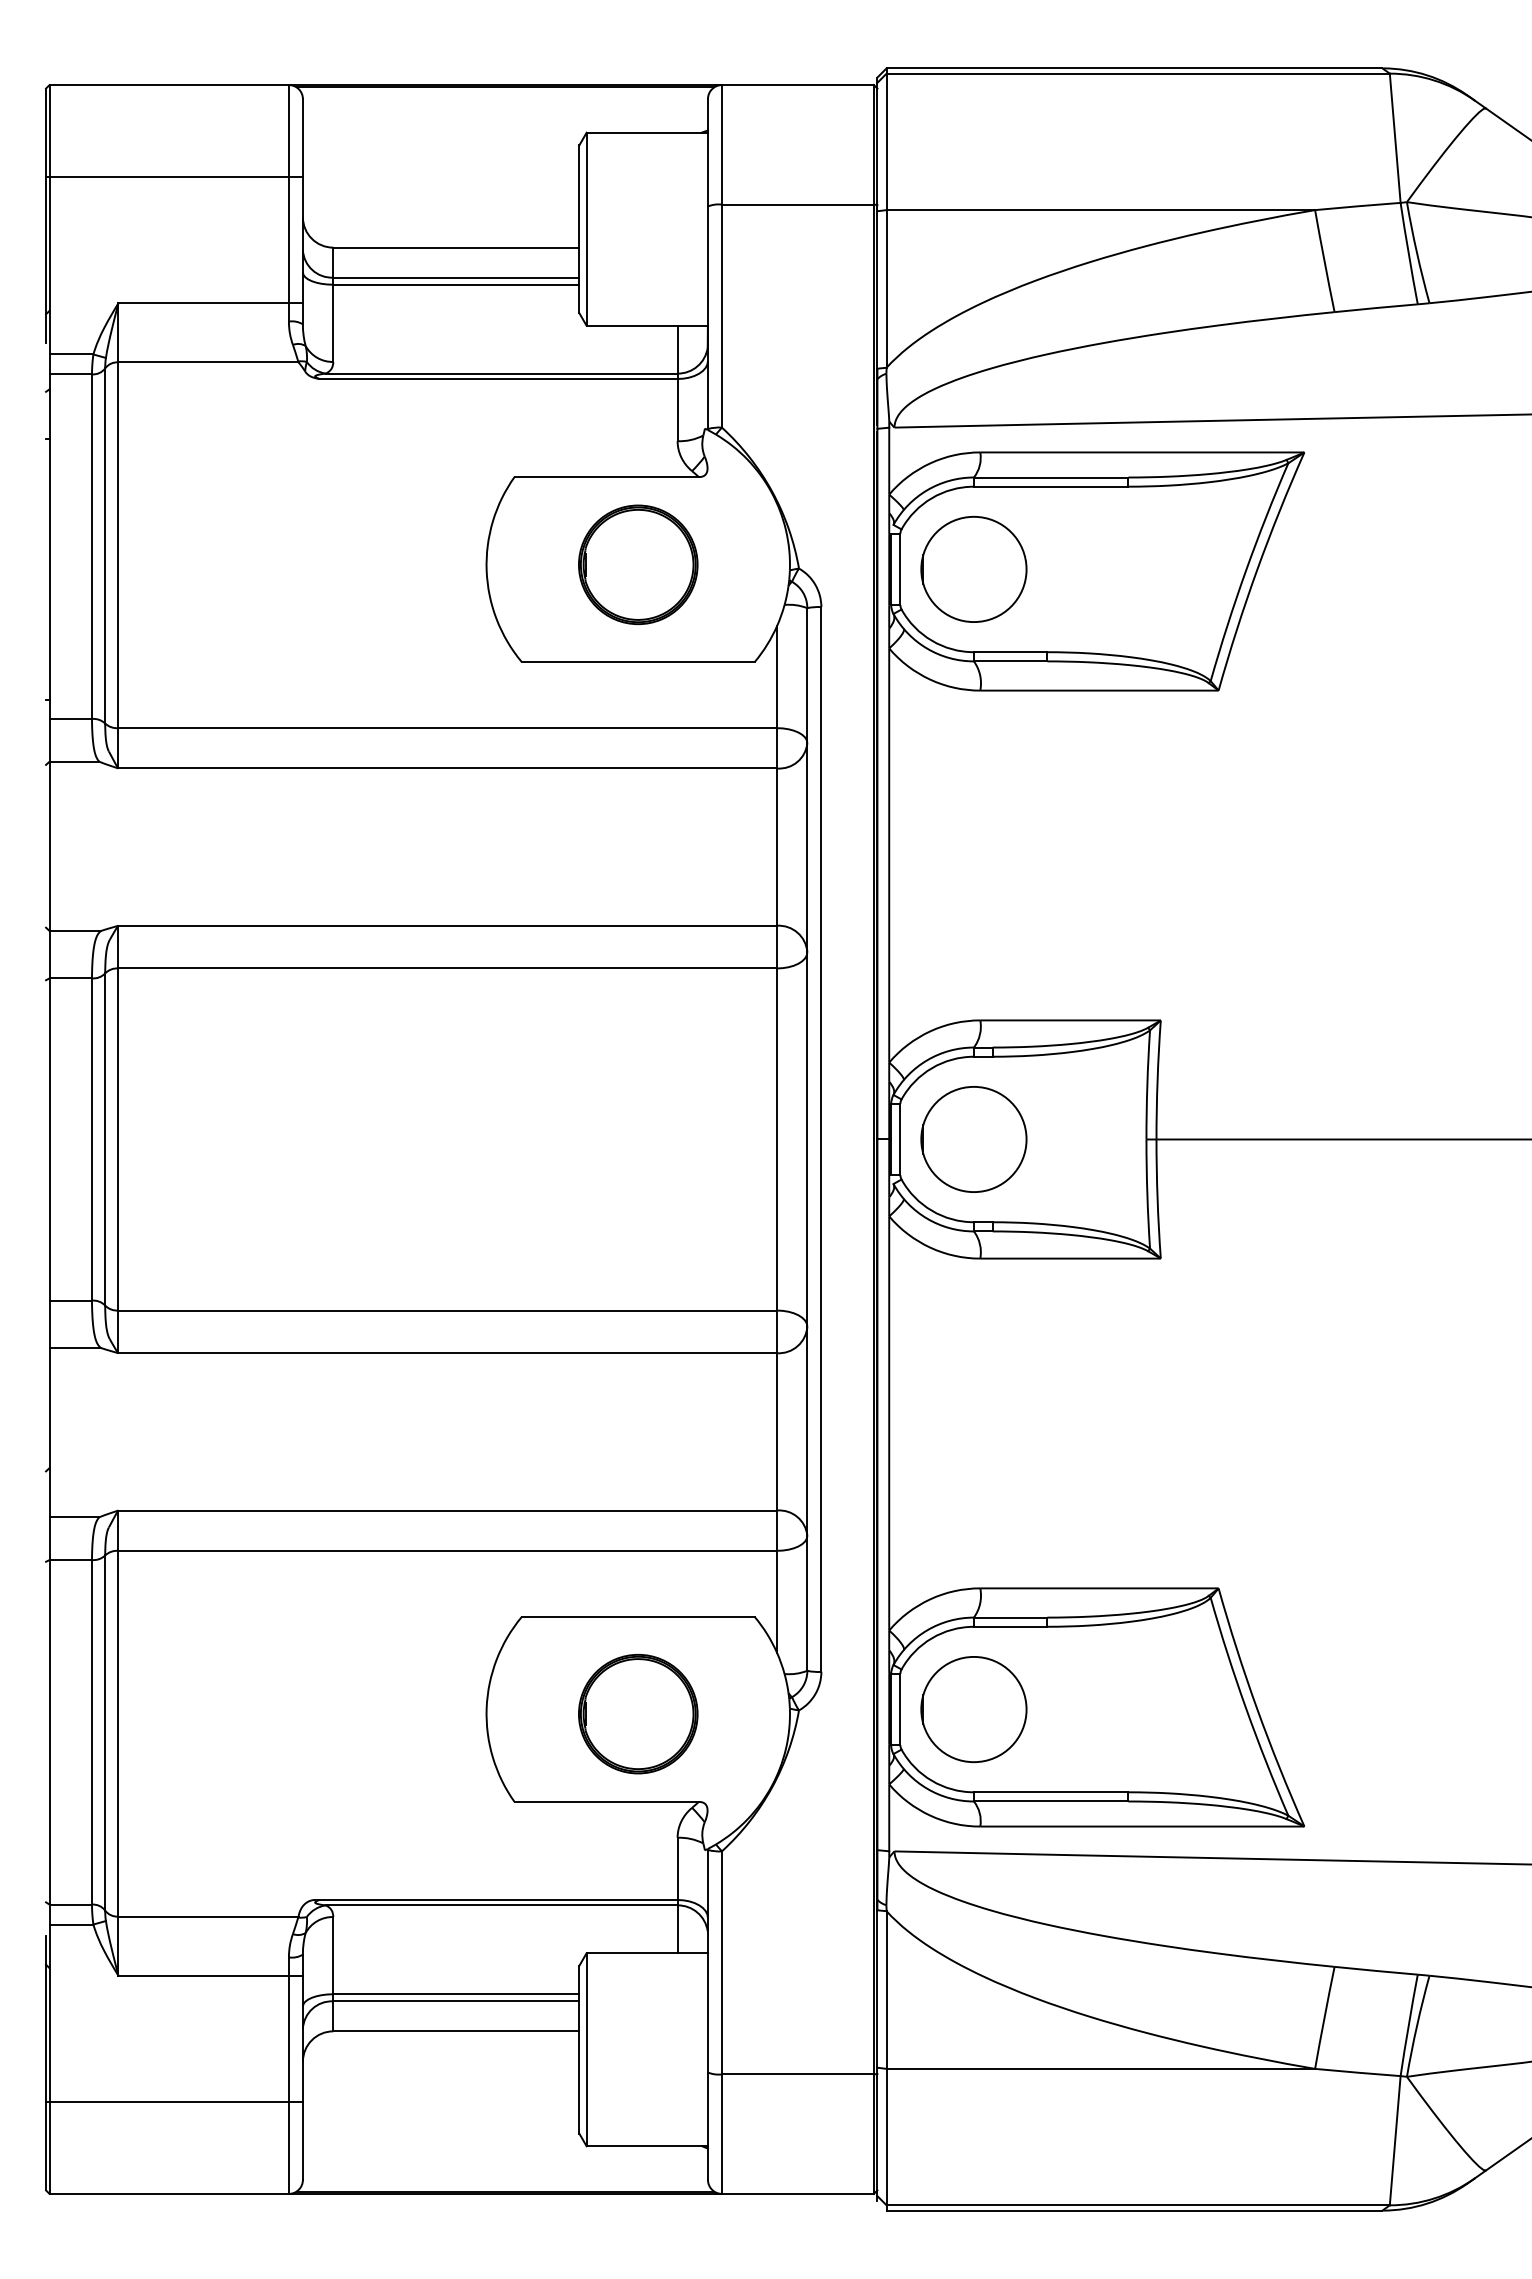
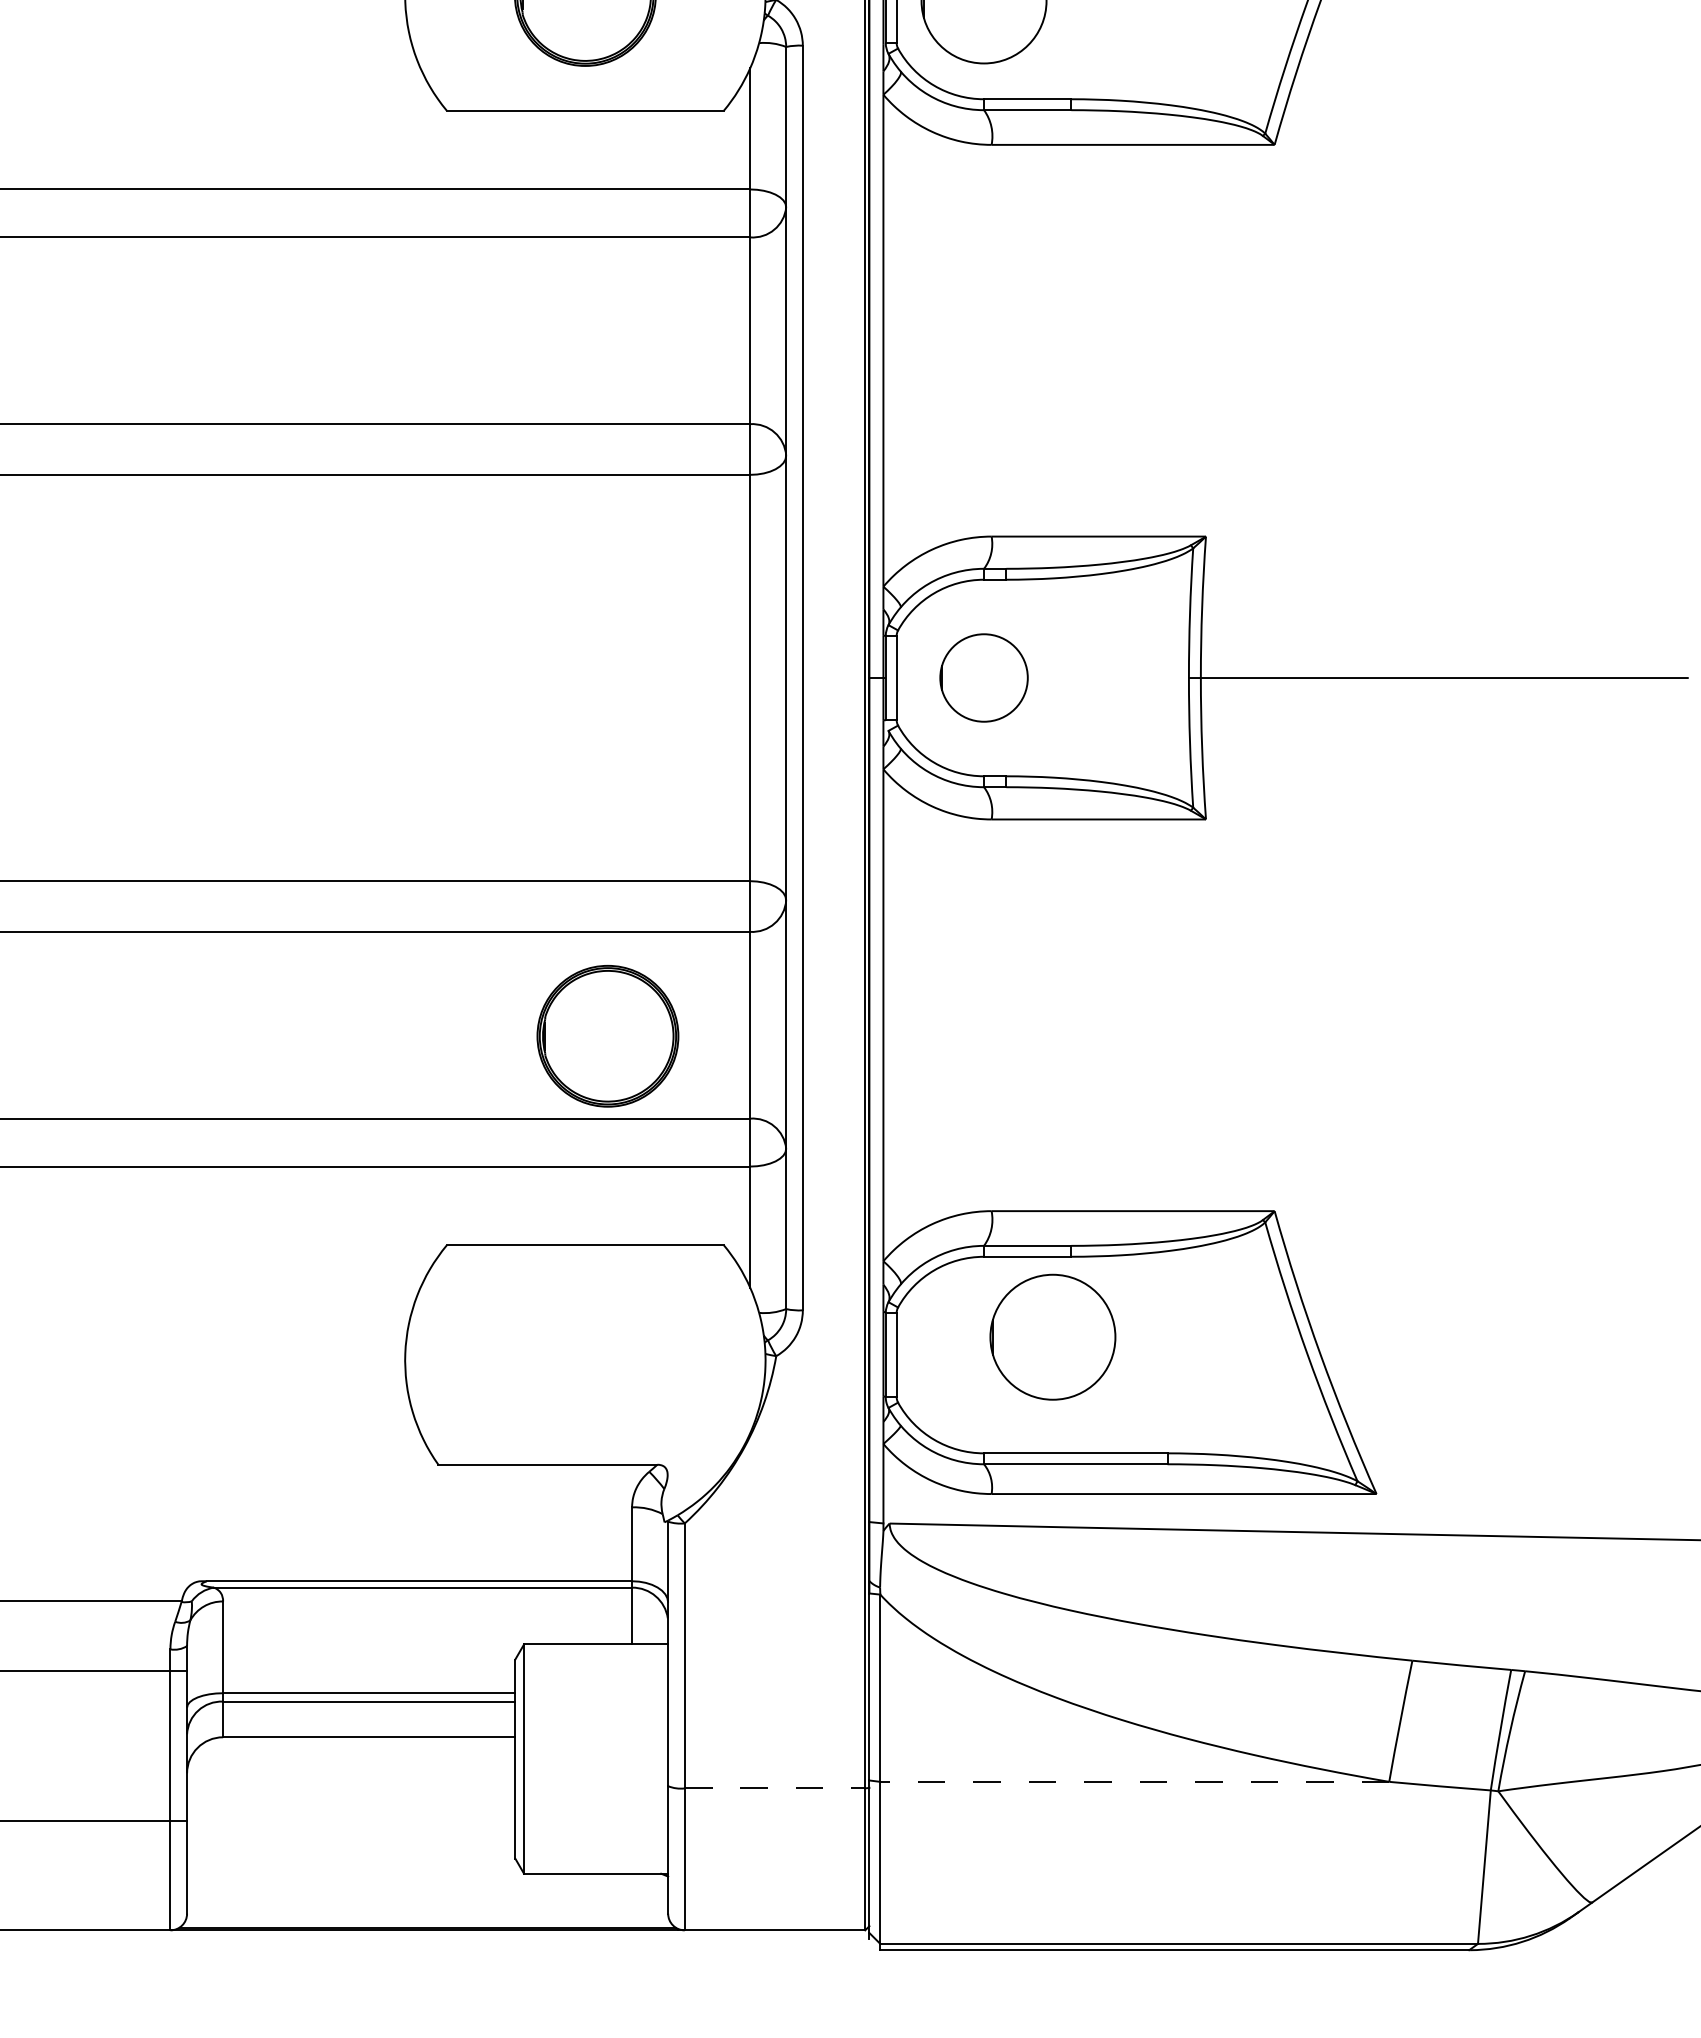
circle: (973, 1139) -> (983, 678), size x0.7
circle: (973, 1709) -> (1052, 1337), moved
part: (638, 1714) -> (608, 1036), moved
line: (1100, 2068) -> (1134, 1781), solid -> dashed
line: (797, 2074) -> (774, 1788), solid -> dashed

